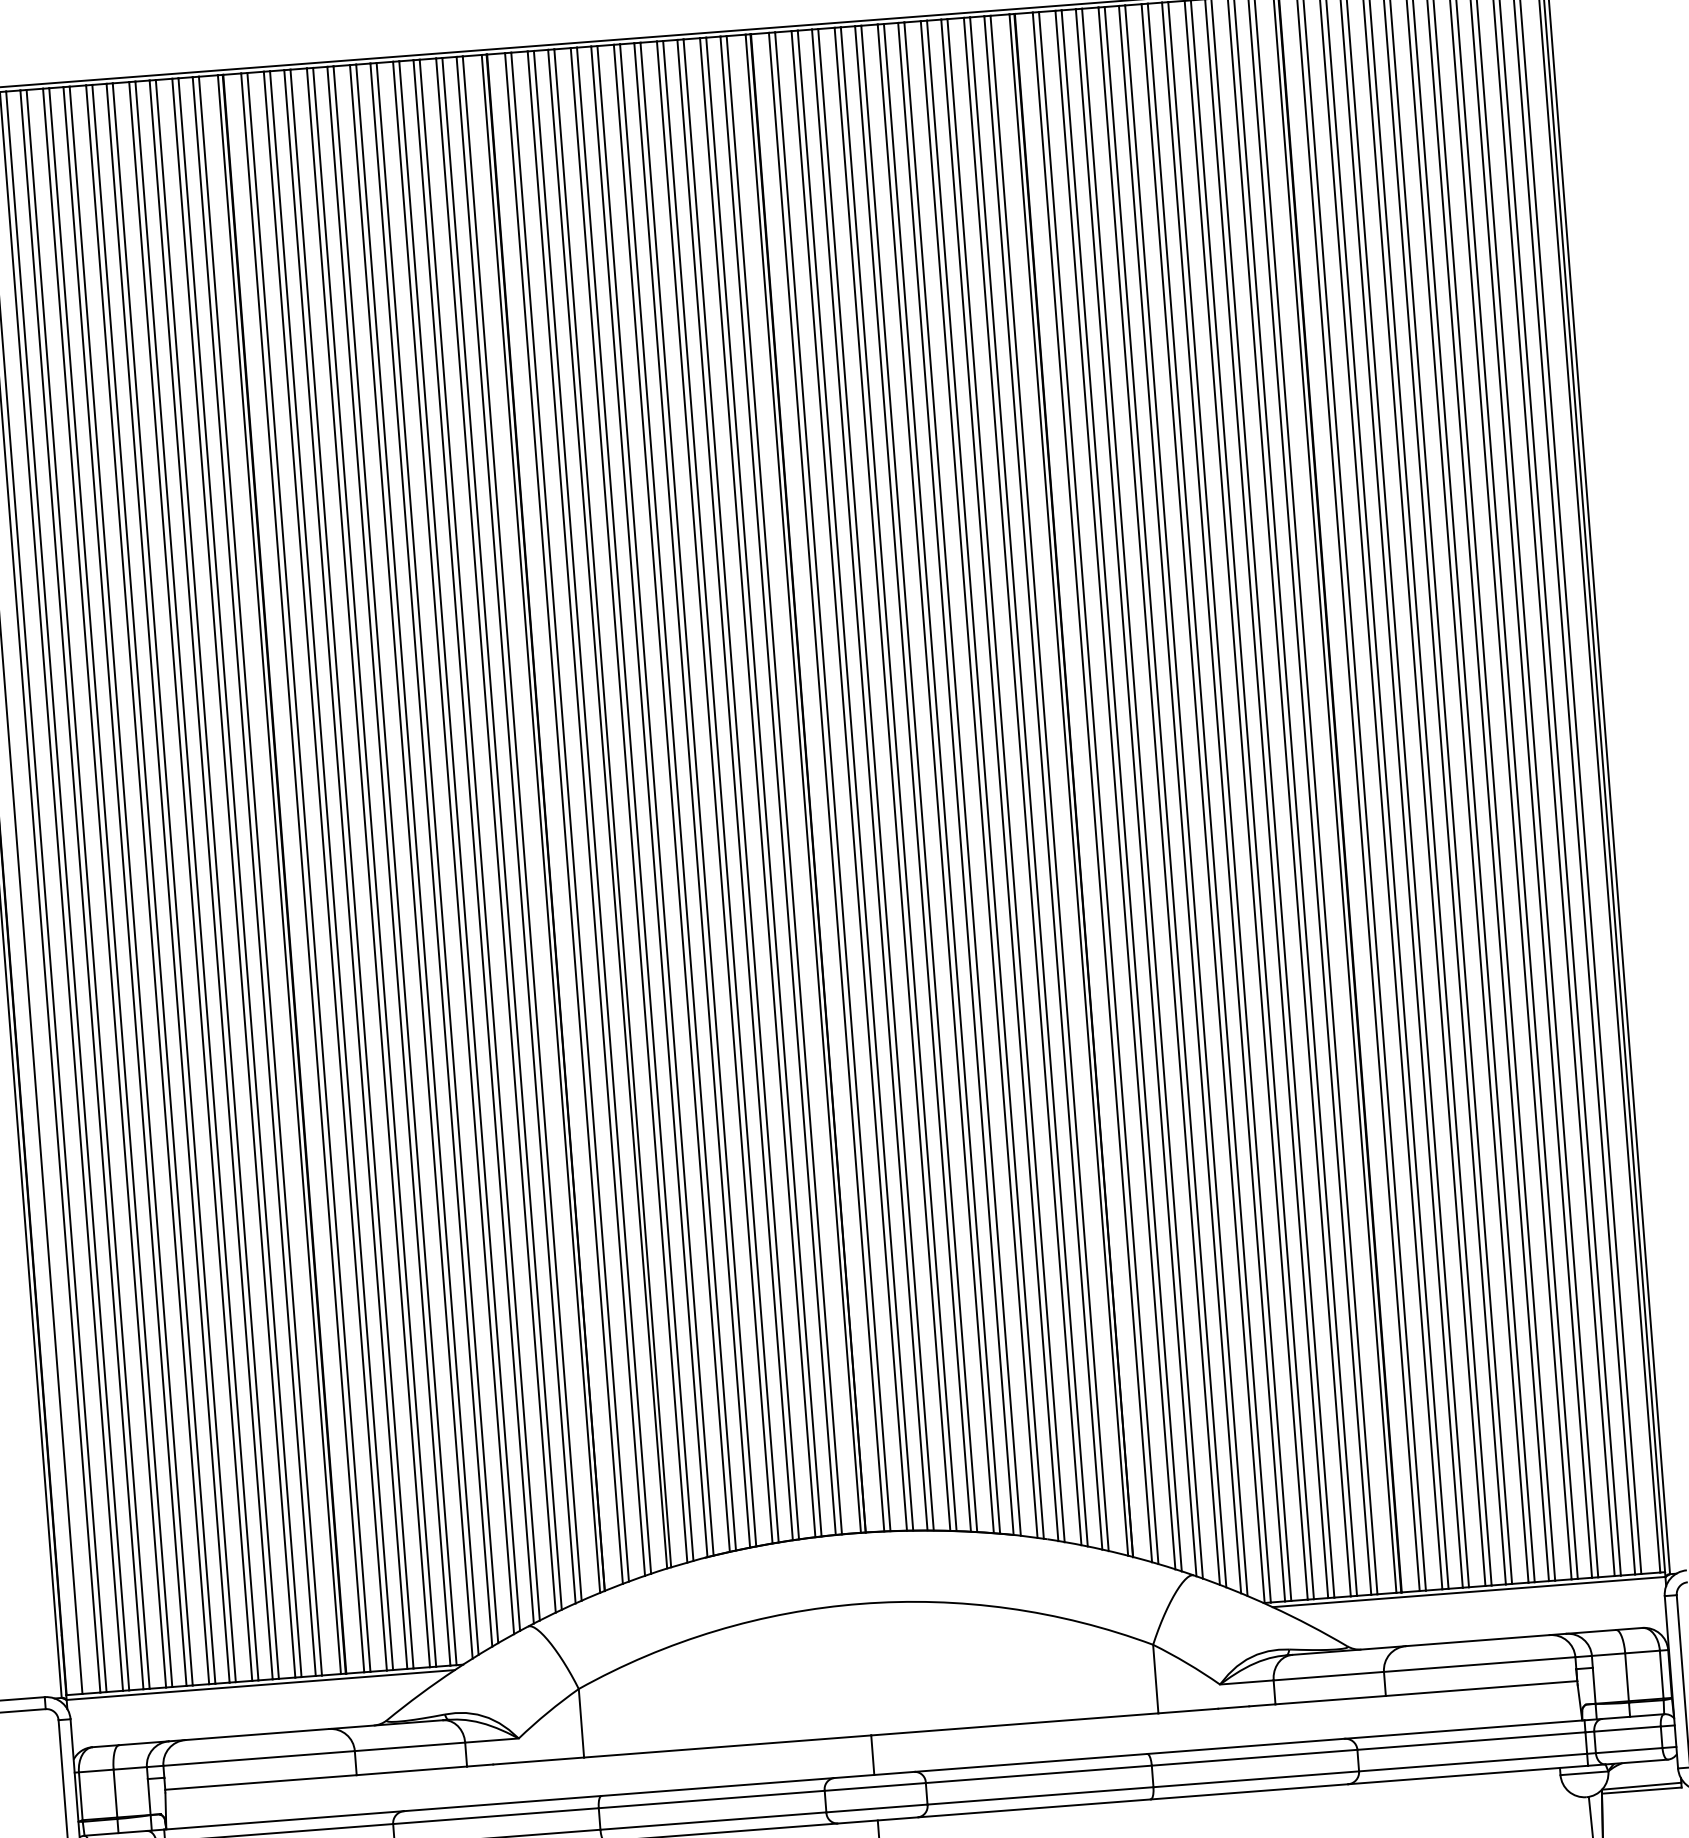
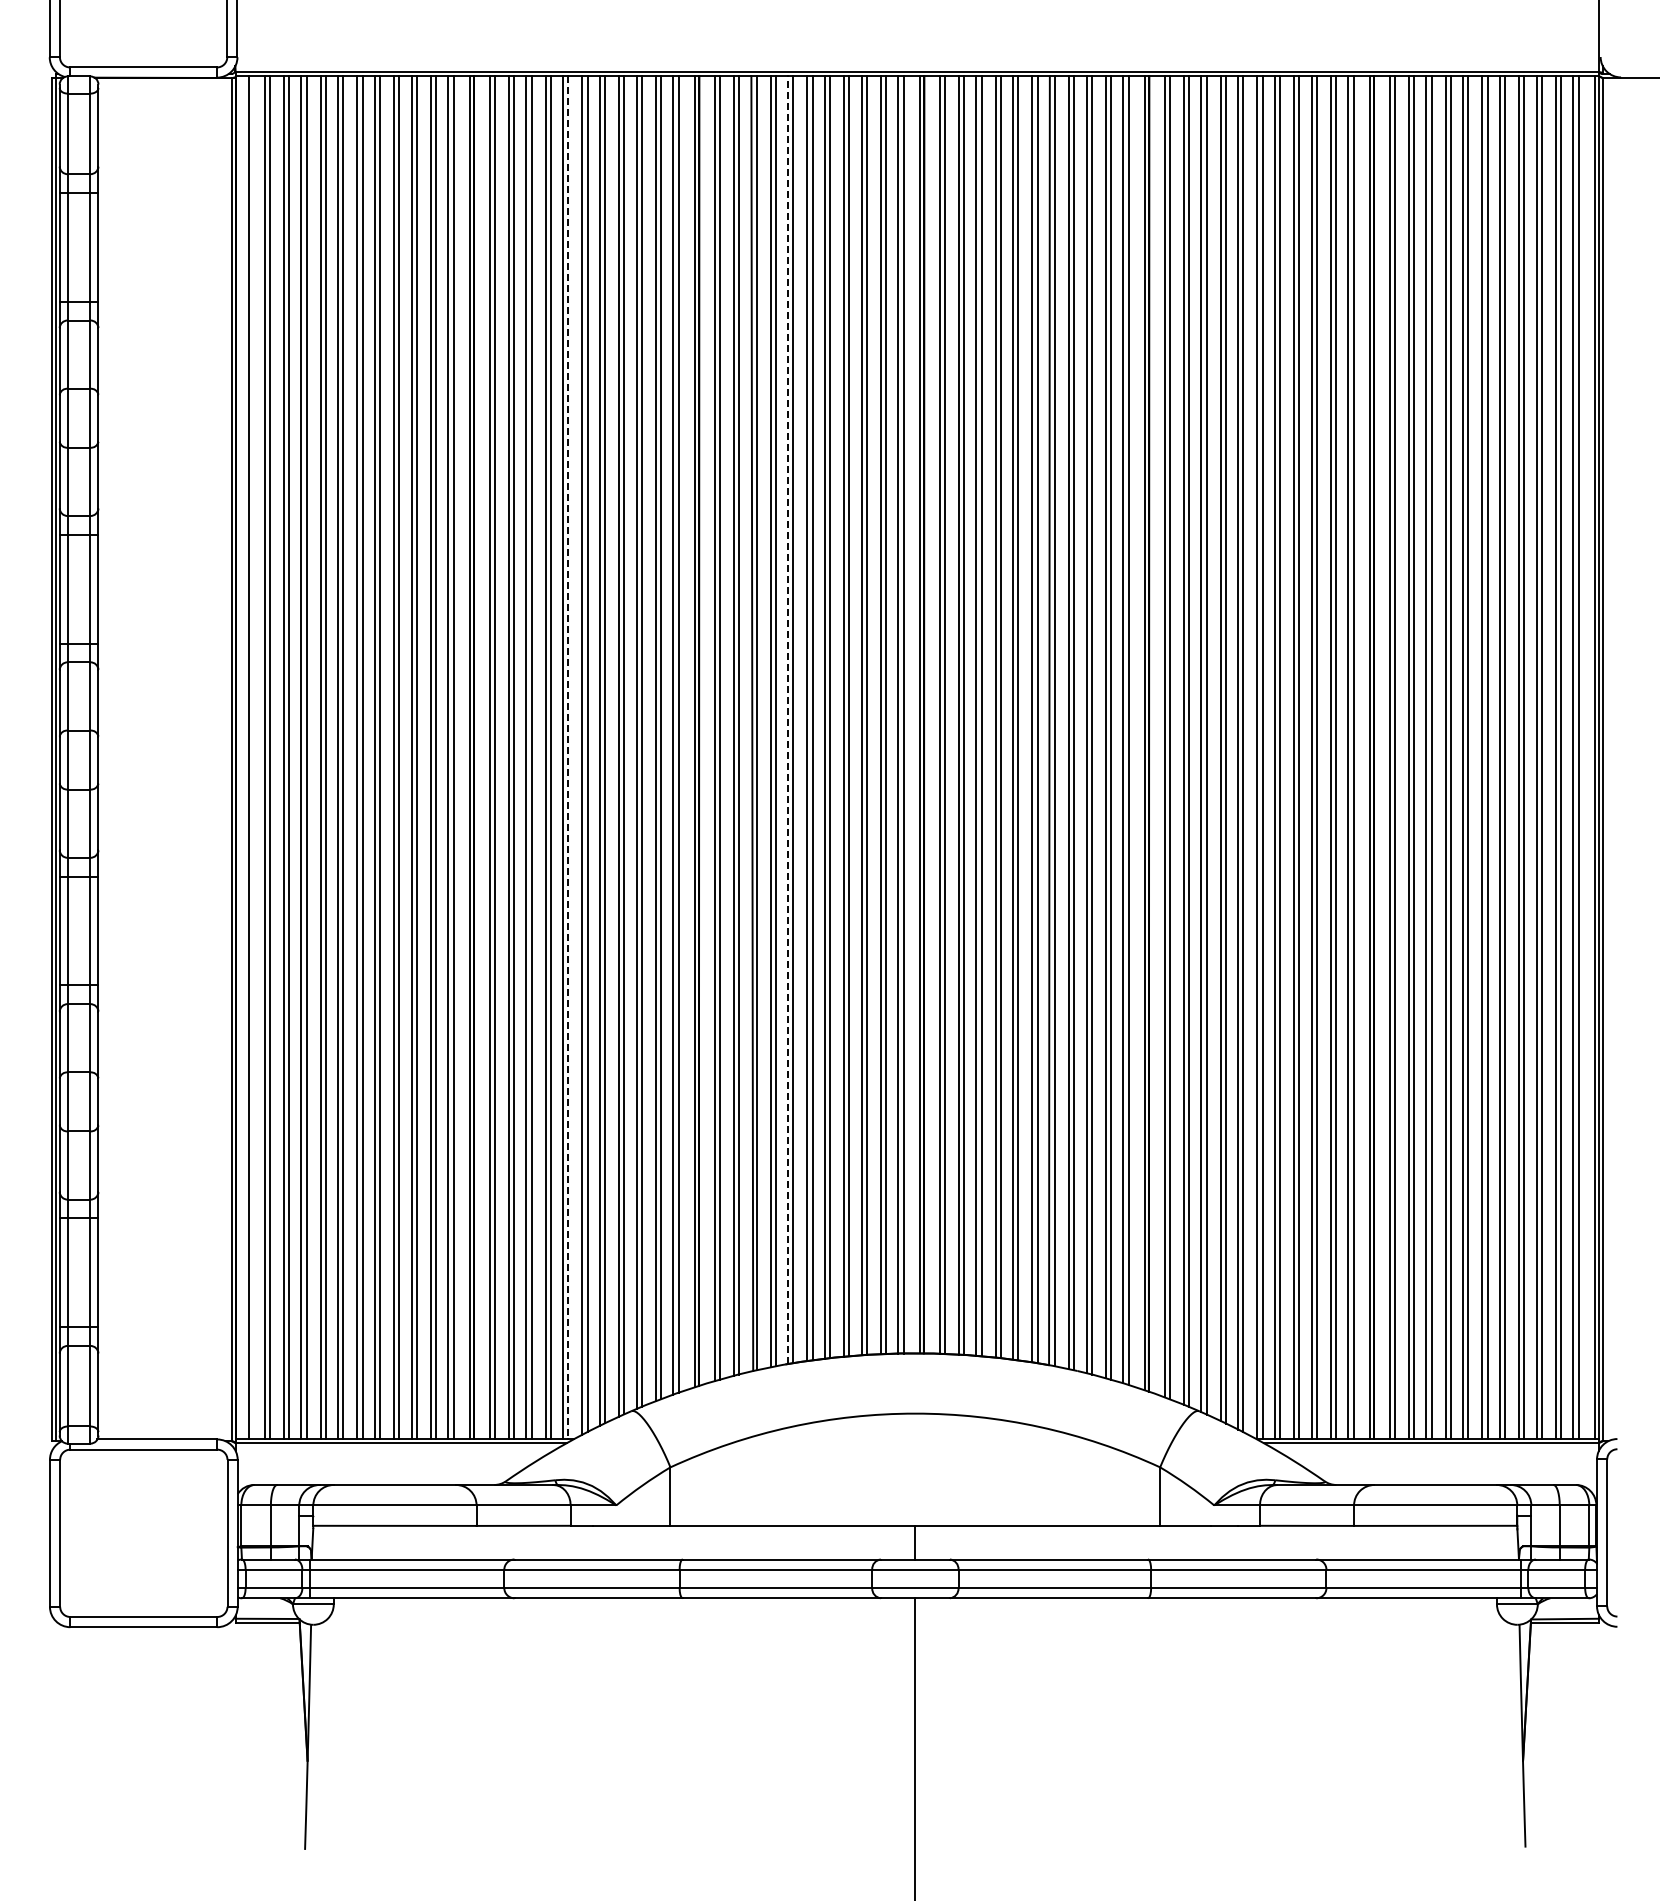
line: (649, 802) -> (788, 720), solid -> dashed
line: (395, 865) -> (568, 757), solid -> dashed

